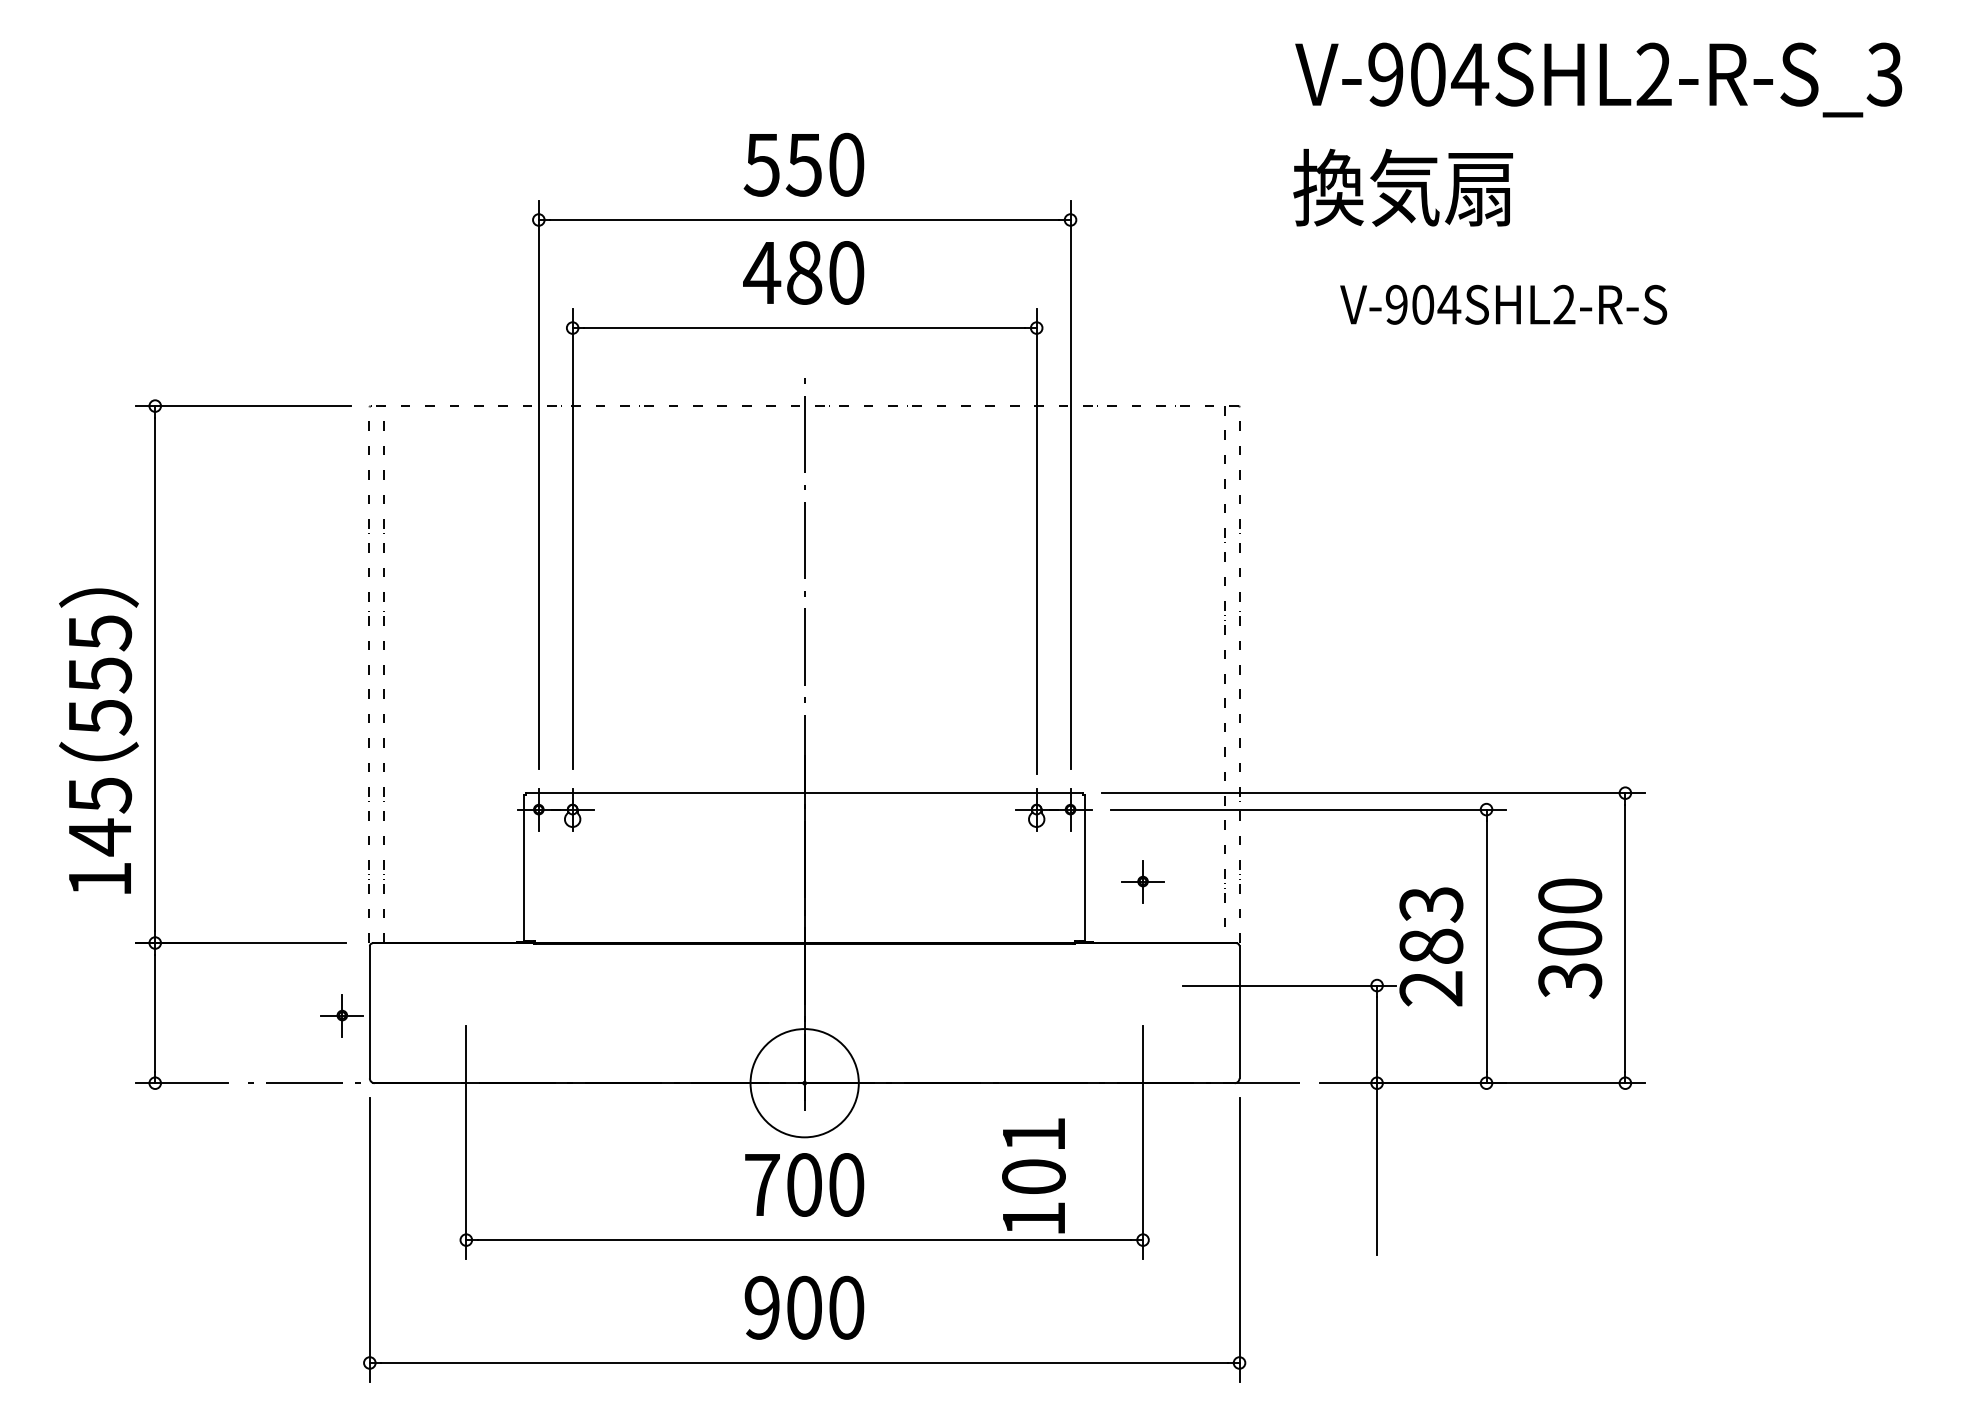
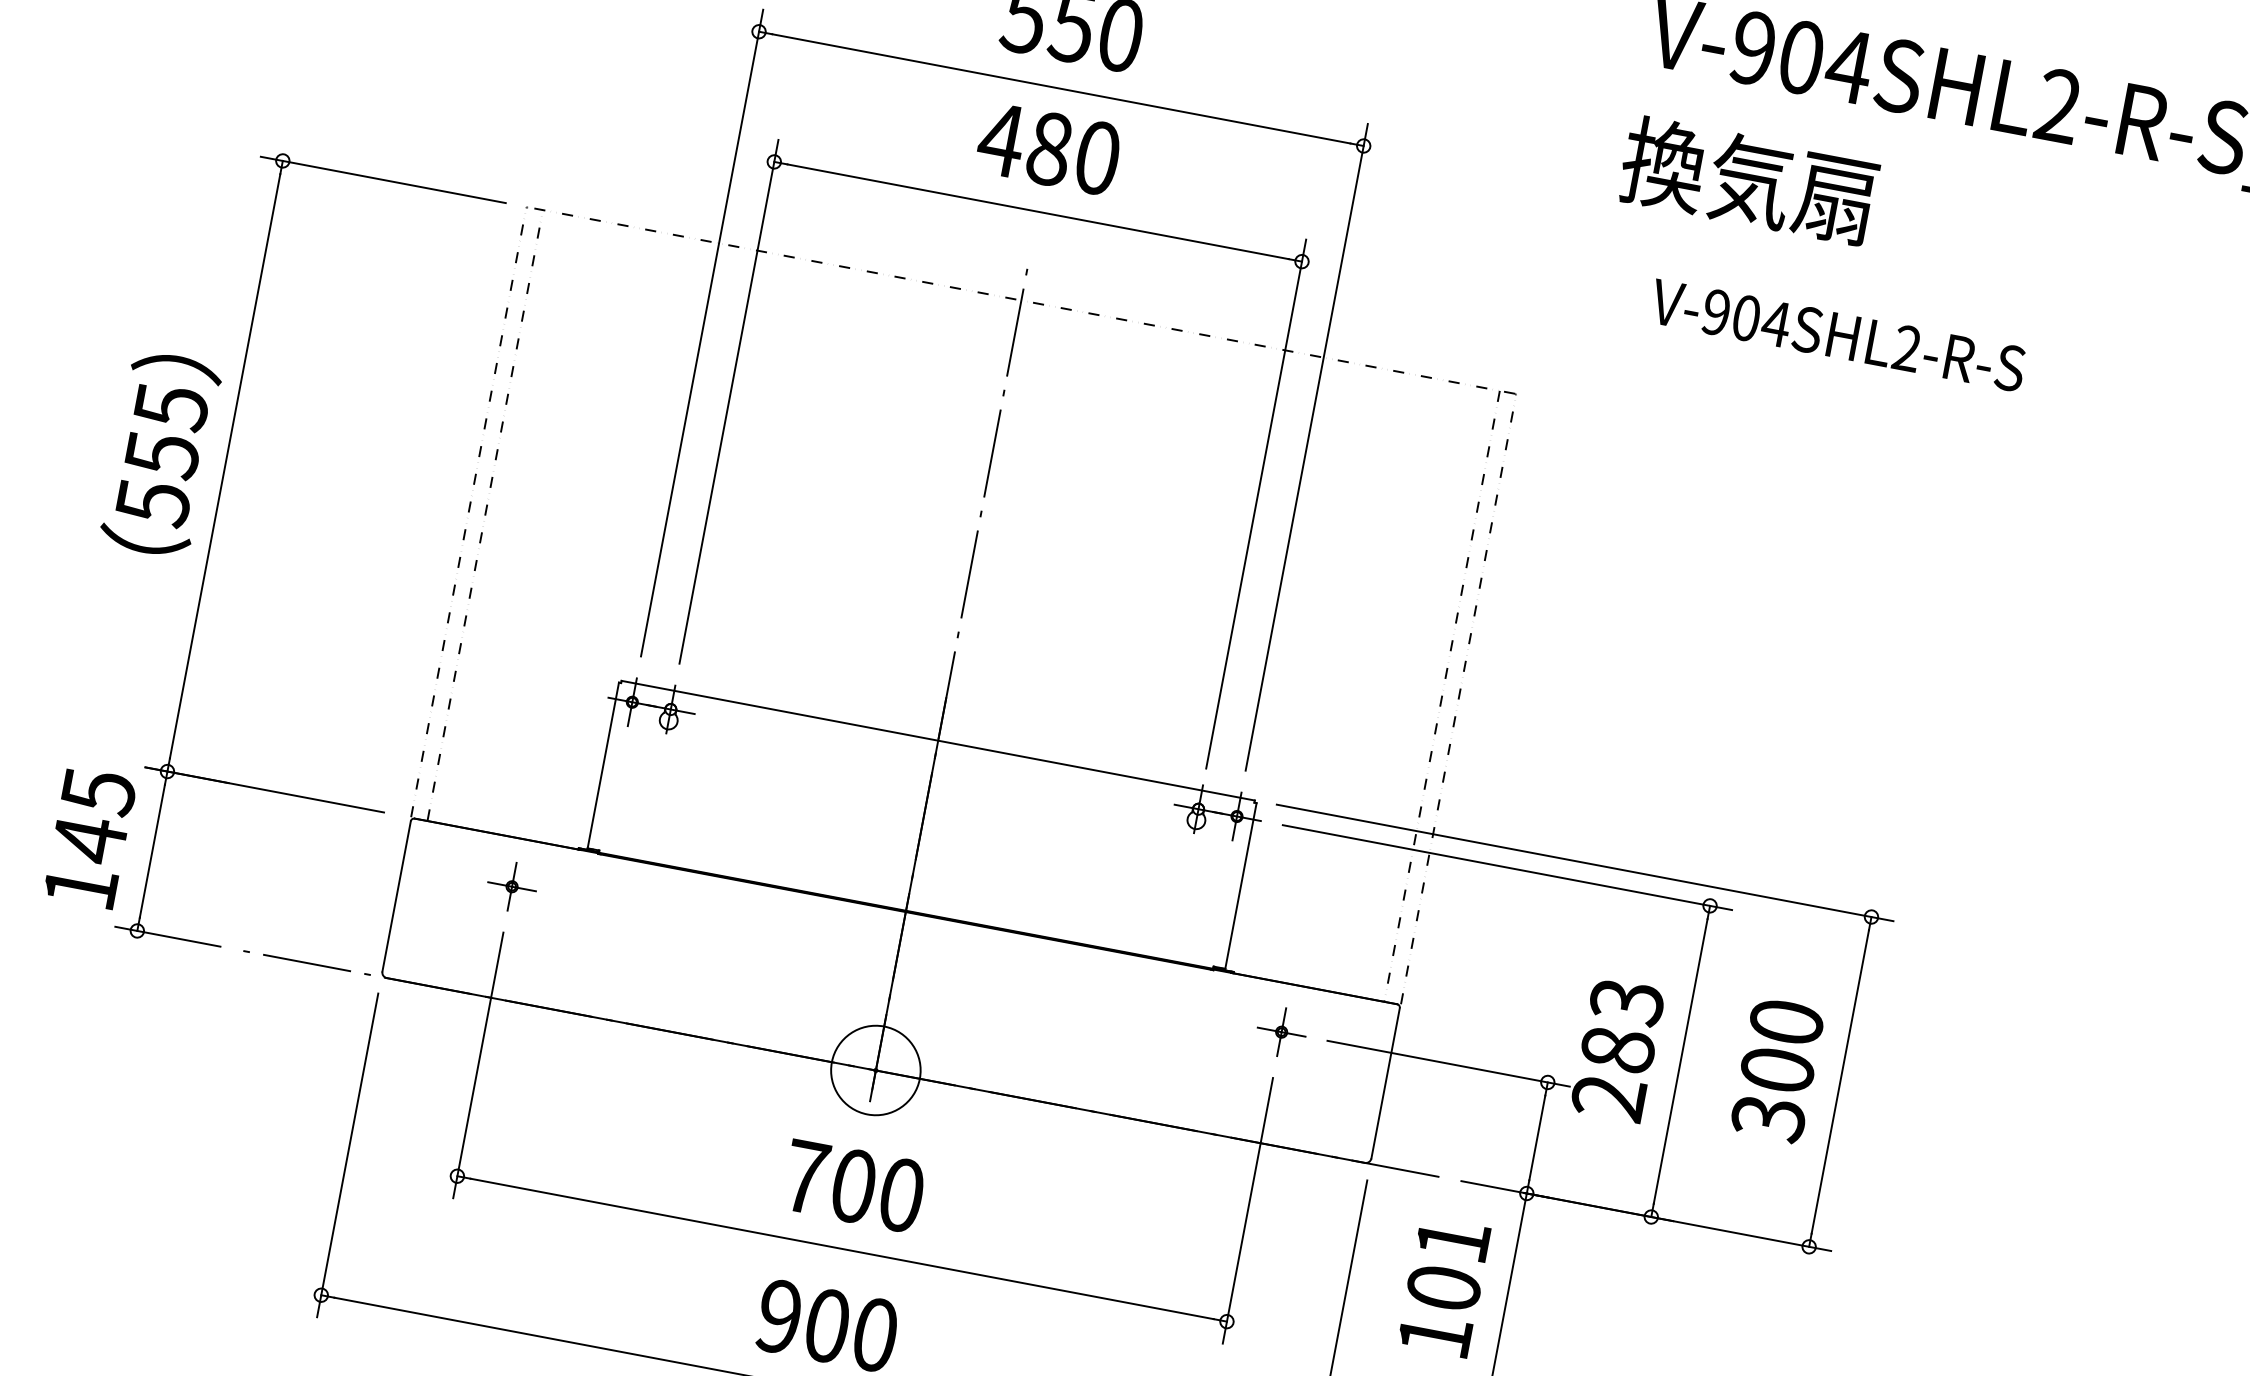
text: (100, 835) -> (90, 837), moved
part: (1142, 881) -> (1281, 1031), moved
part: (341, 1015) -> (511, 886), moved
circle: (804, 1082) -> (875, 1069), size x0.71
text: (1033, 1175) -> (1443, 1286), moved

